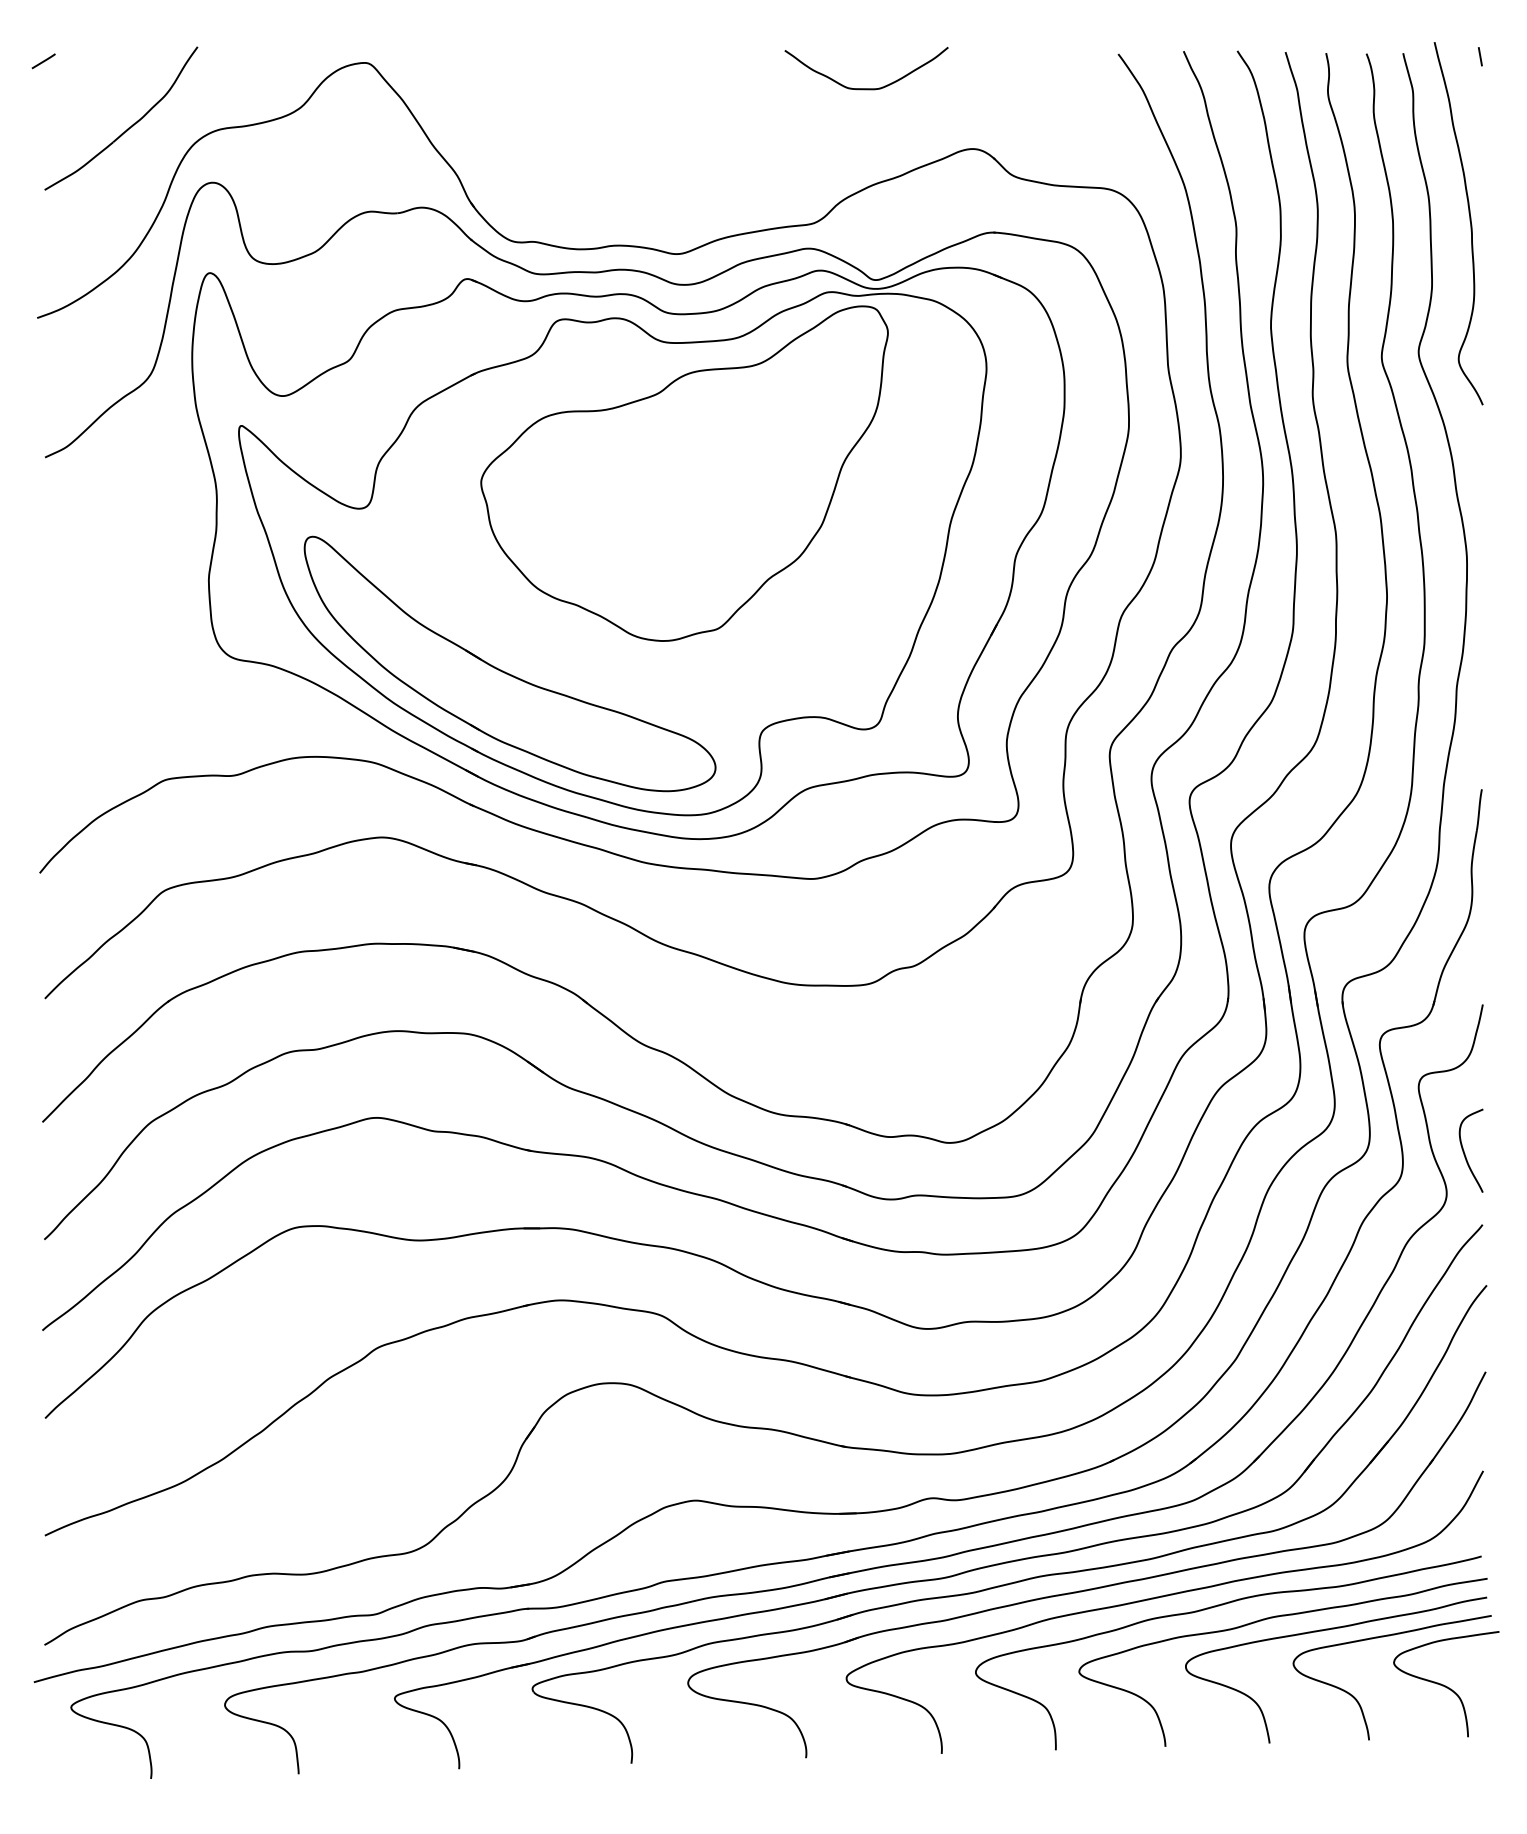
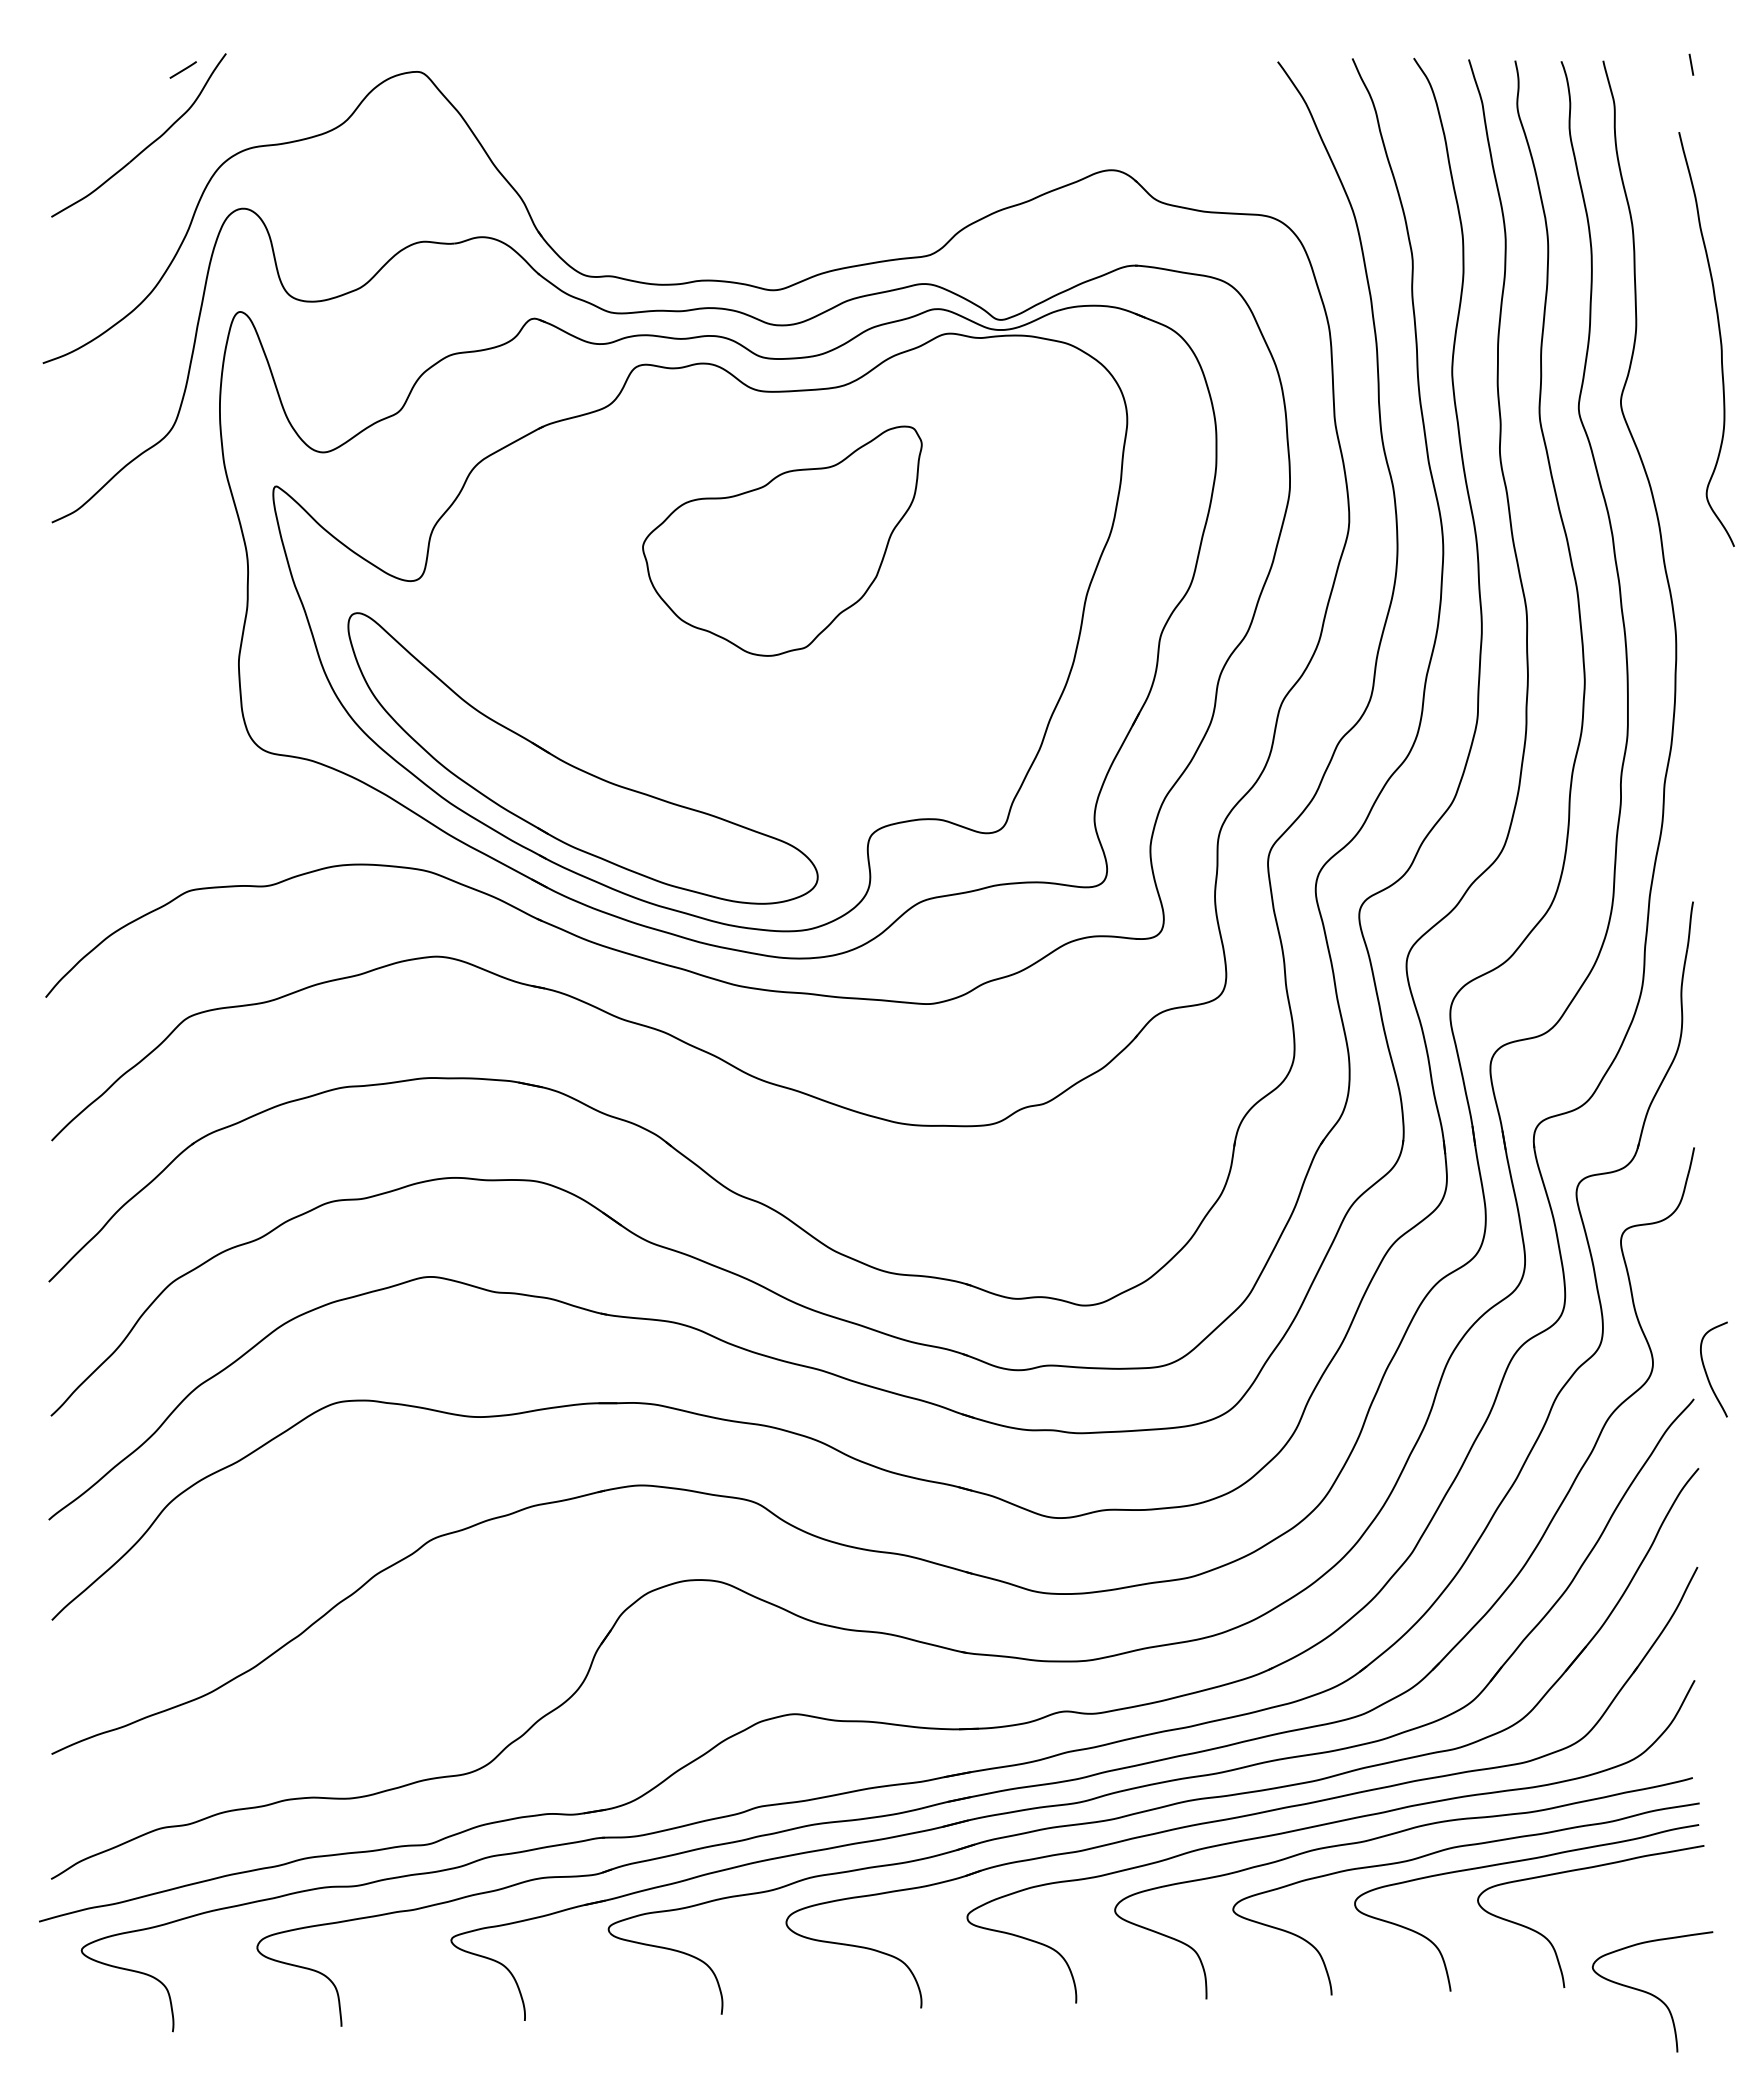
line: (43, 60) -> (182, 69), moved
curve: (865, 88) -> (989, 101), removed
curve: (1469, 223) -> (1719, 339), moved
part: (684, 474) -> (782, 541), size x0.6
curve: (1464, 1151) -> (1706, 1370), moved
curve: (1445, 1685) -> (1651, 1993), moved

